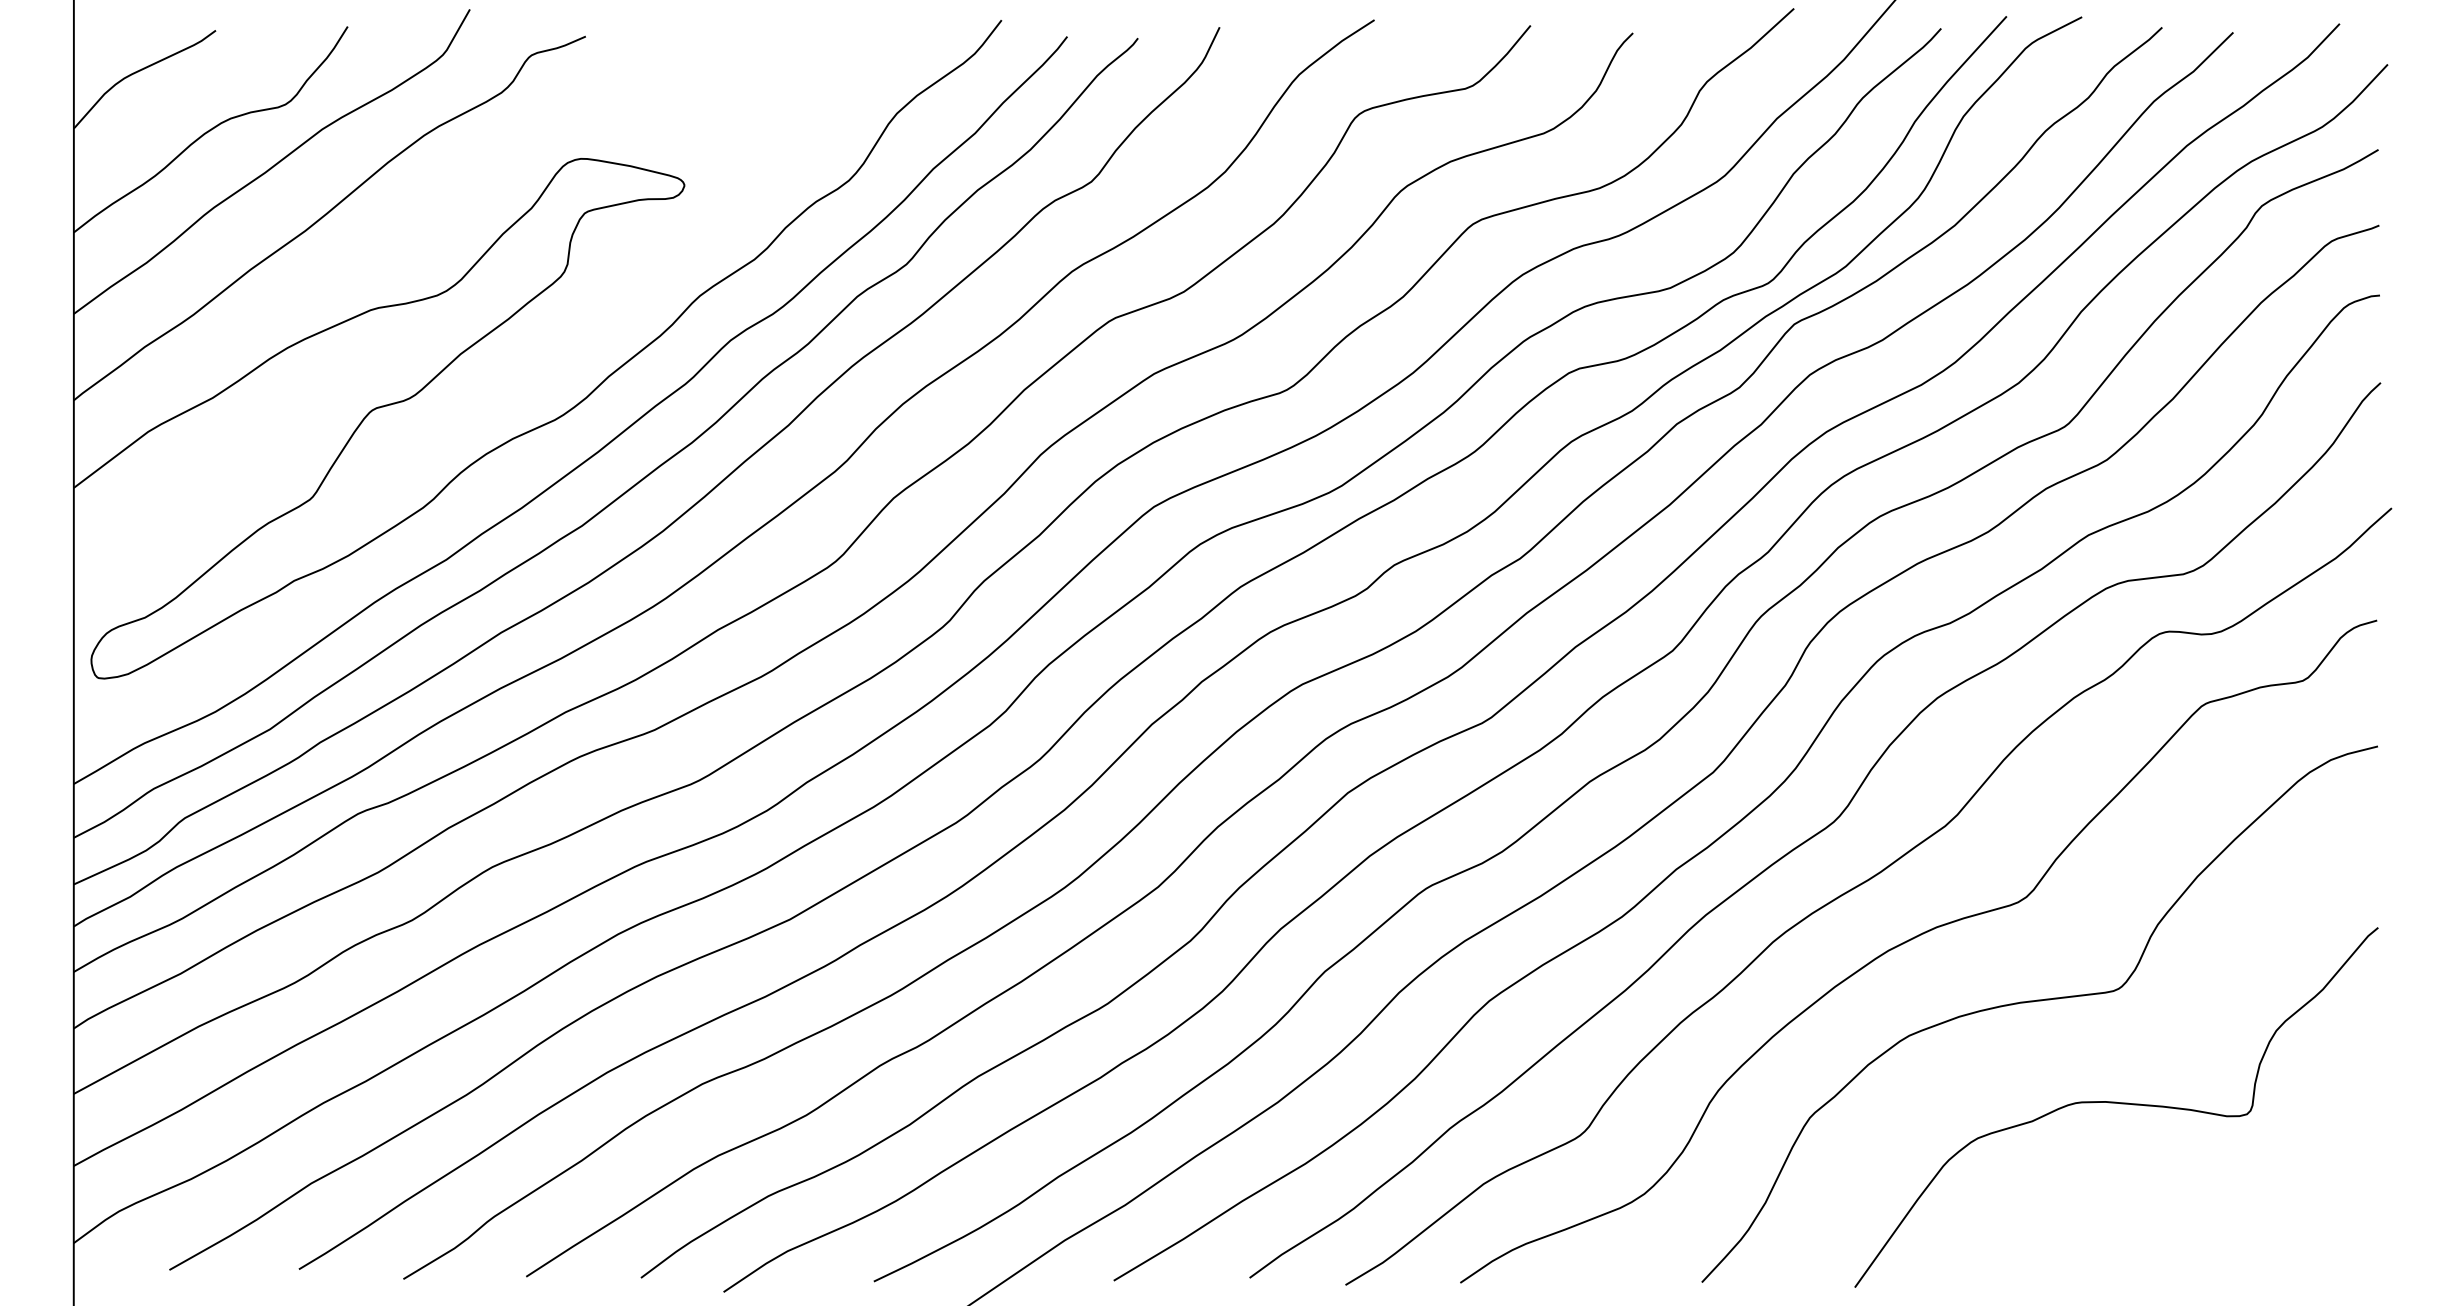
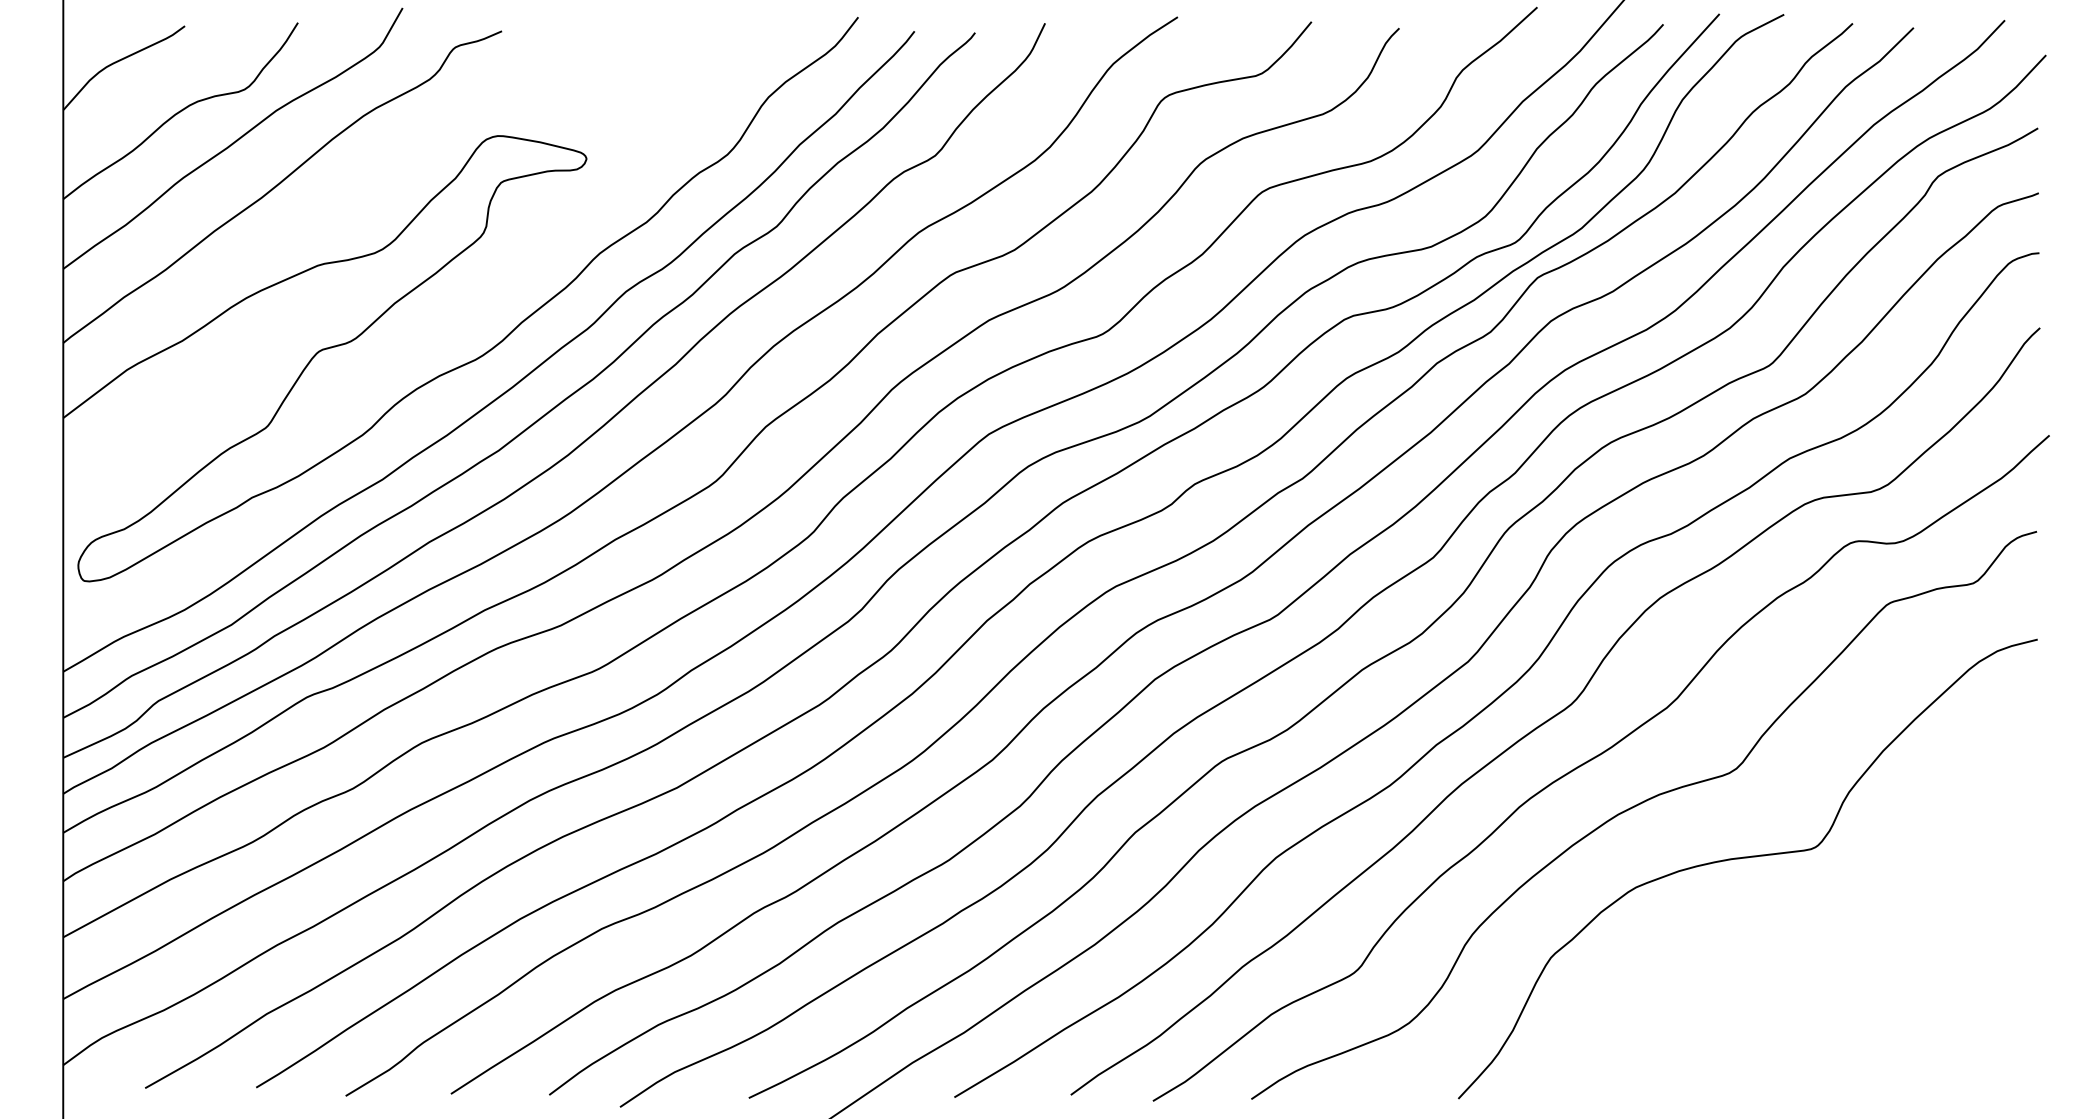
curve: (2116, 1103) -> (1813, 945), removed

